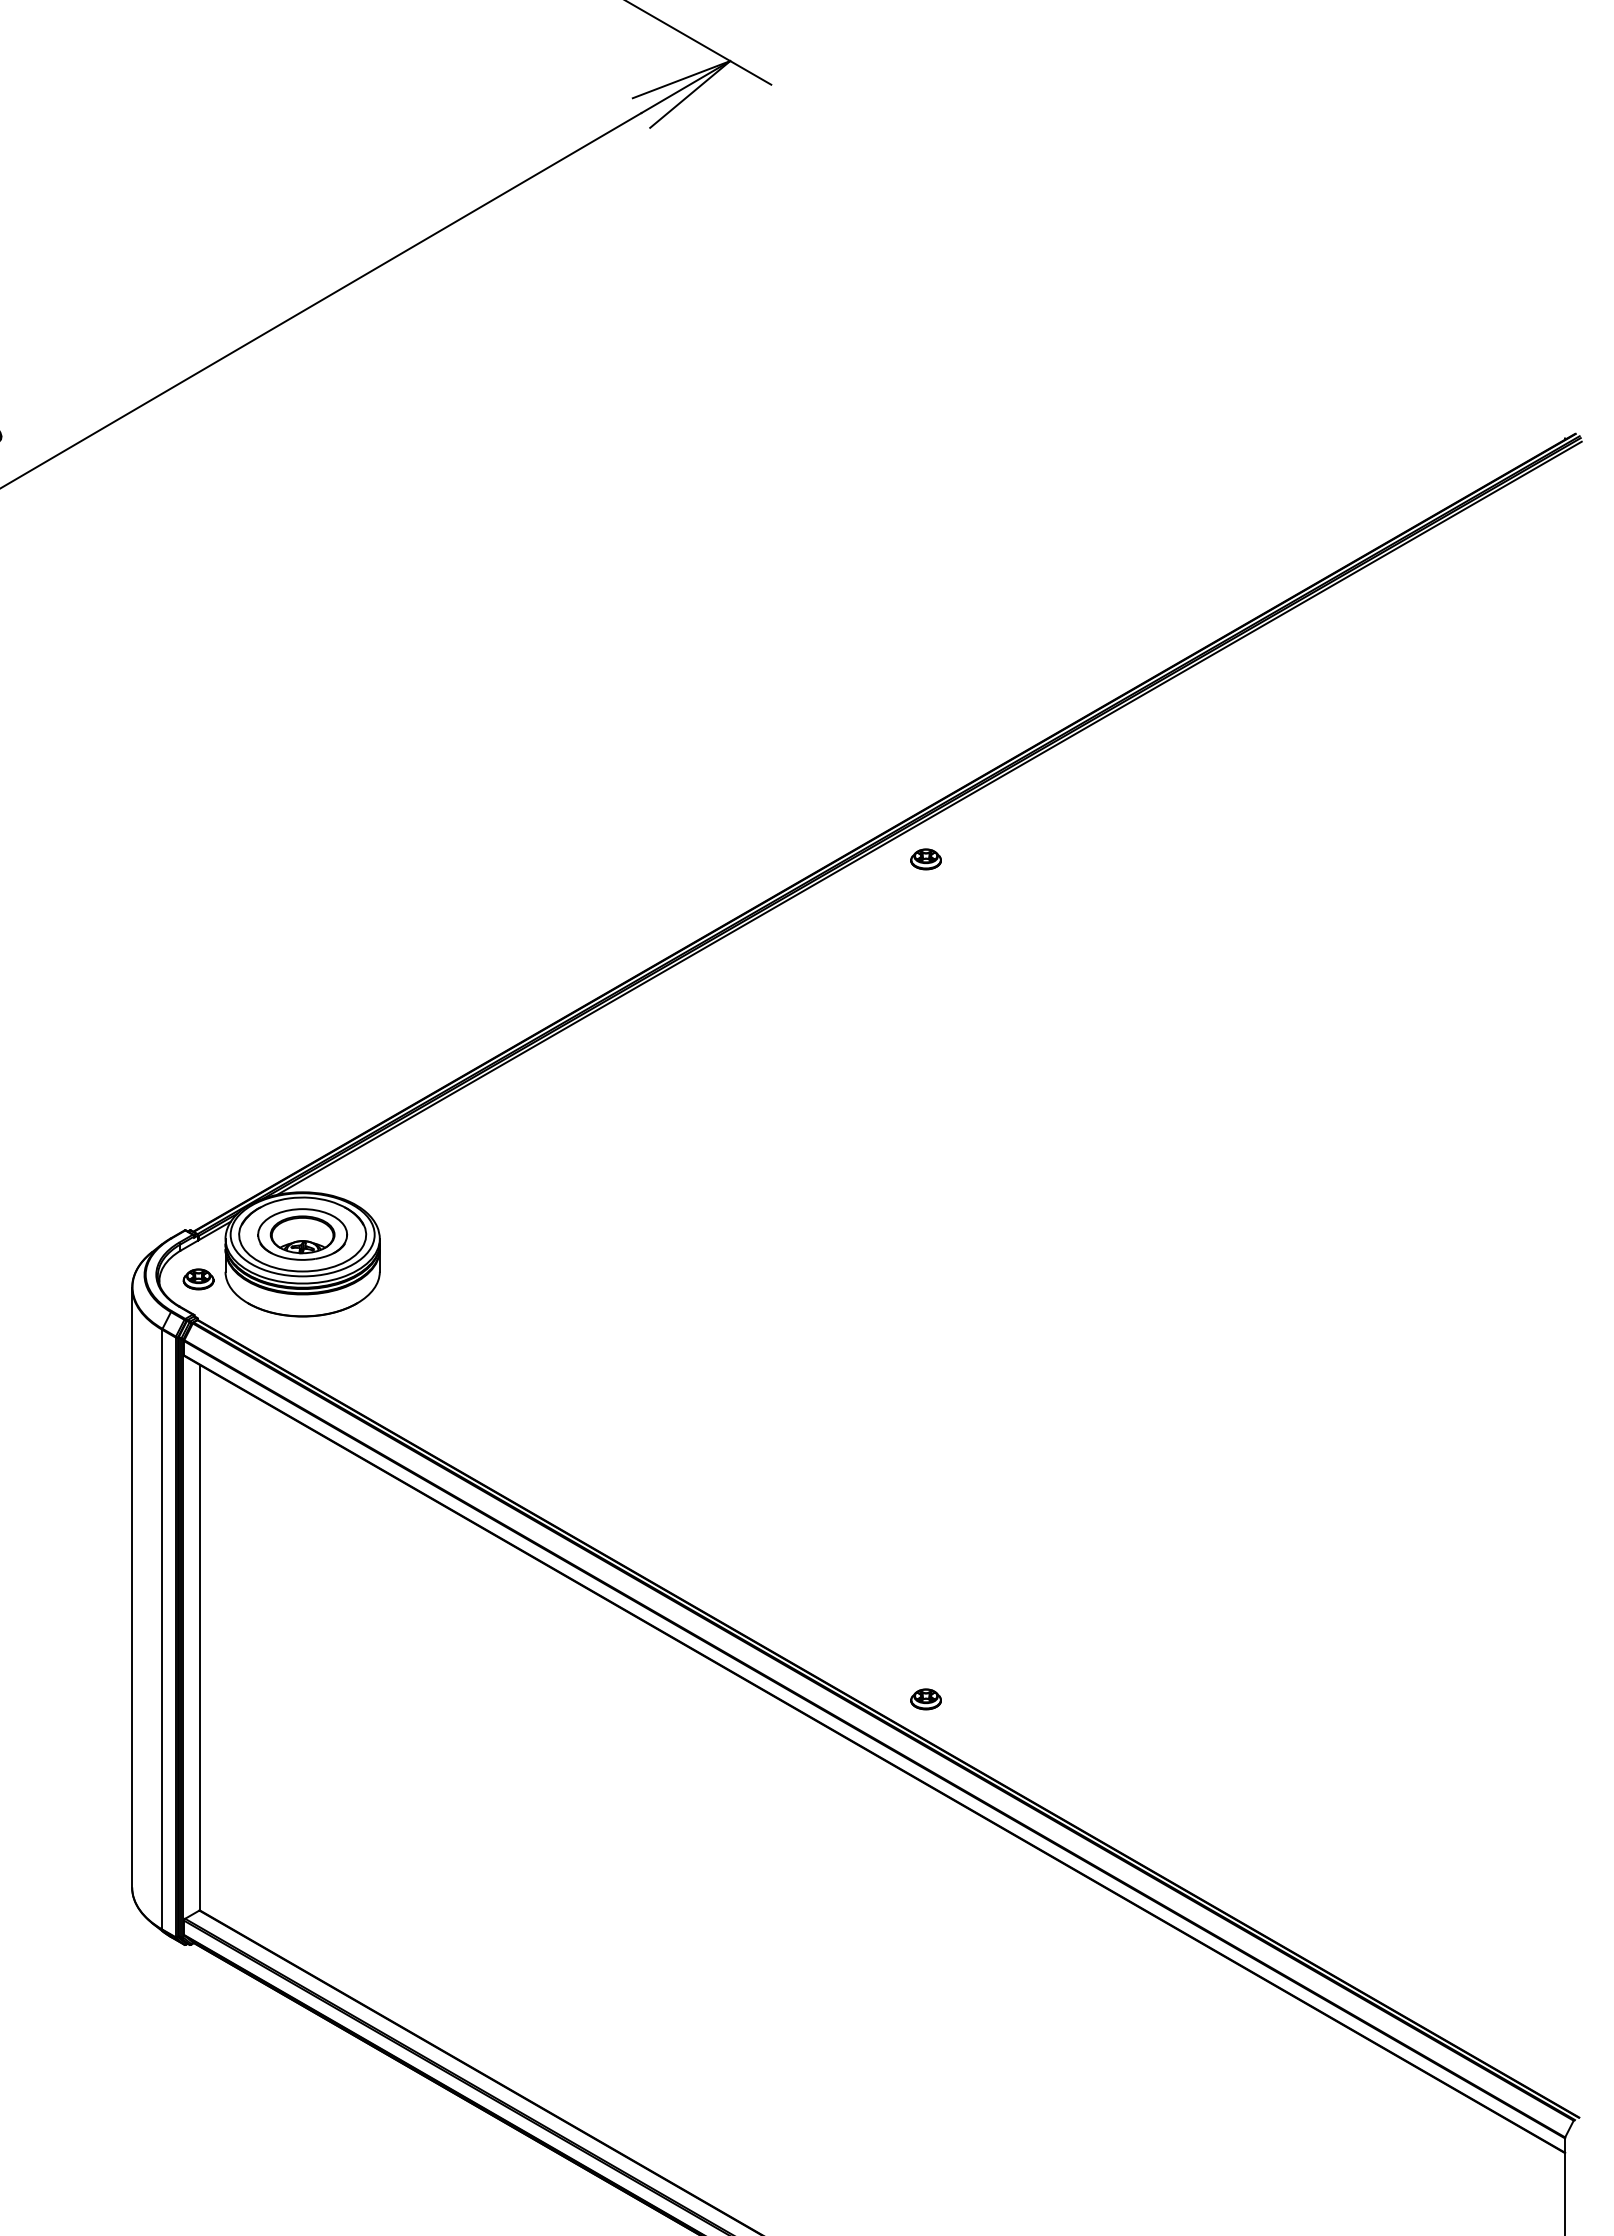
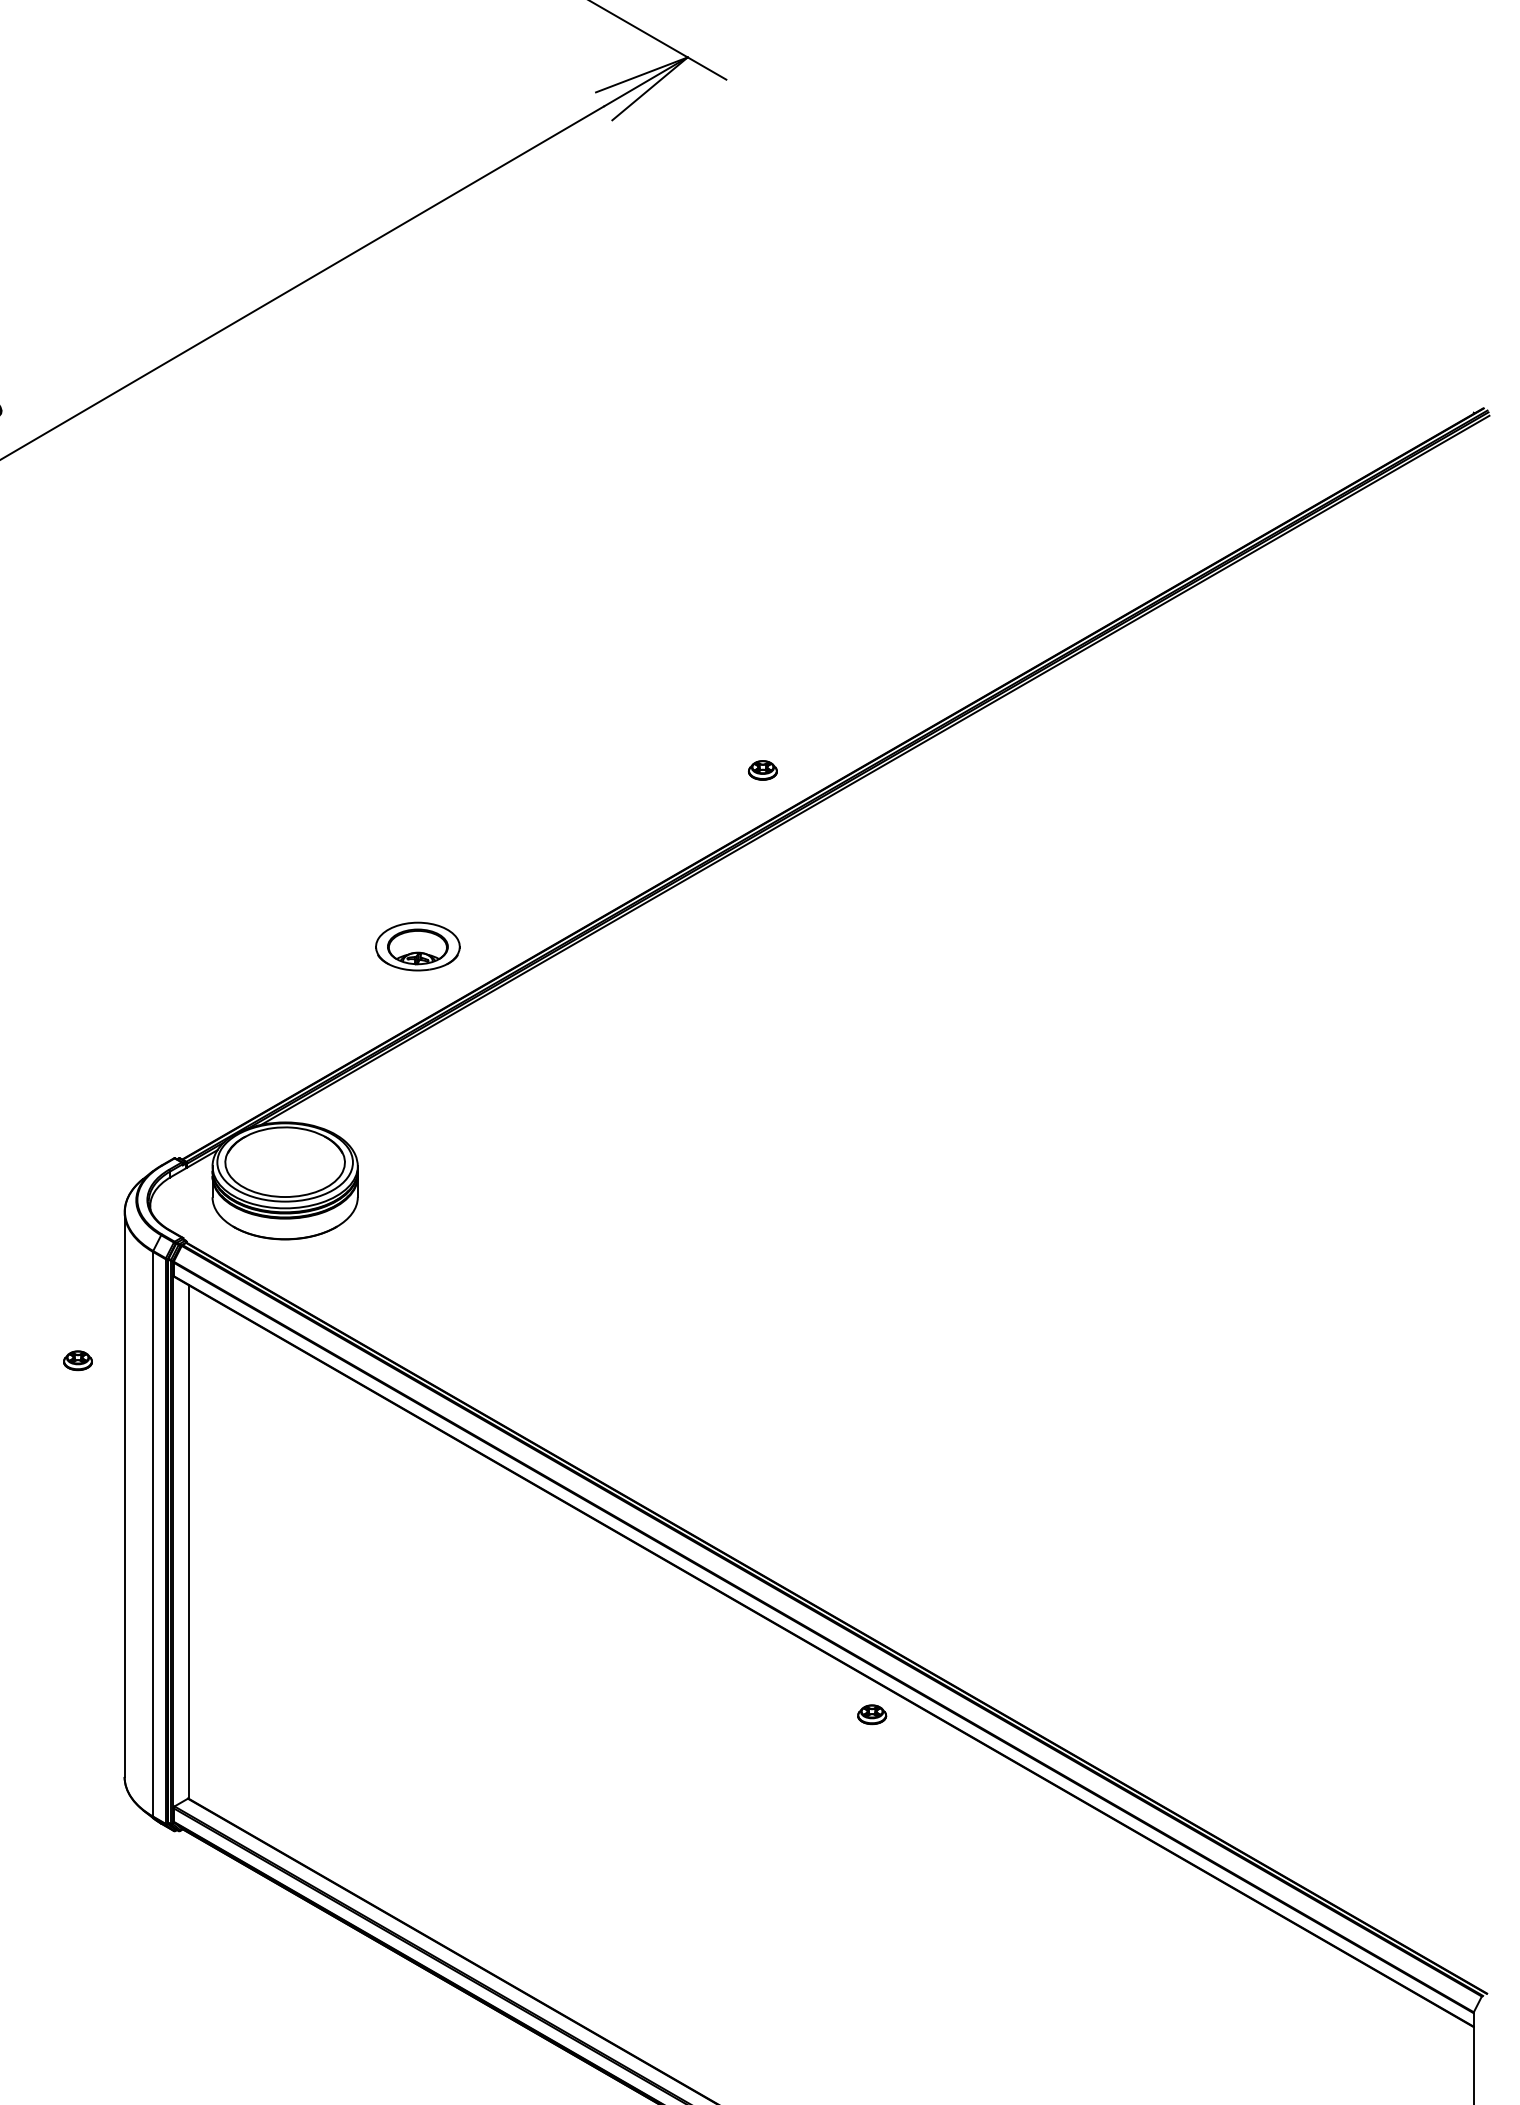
part: (925, 859) -> (762, 770), moved
part: (302, 1234) -> (417, 946), moved
part: (198, 1279) -> (77, 1360), moved
part: (925, 1699) -> (871, 1714), moved

